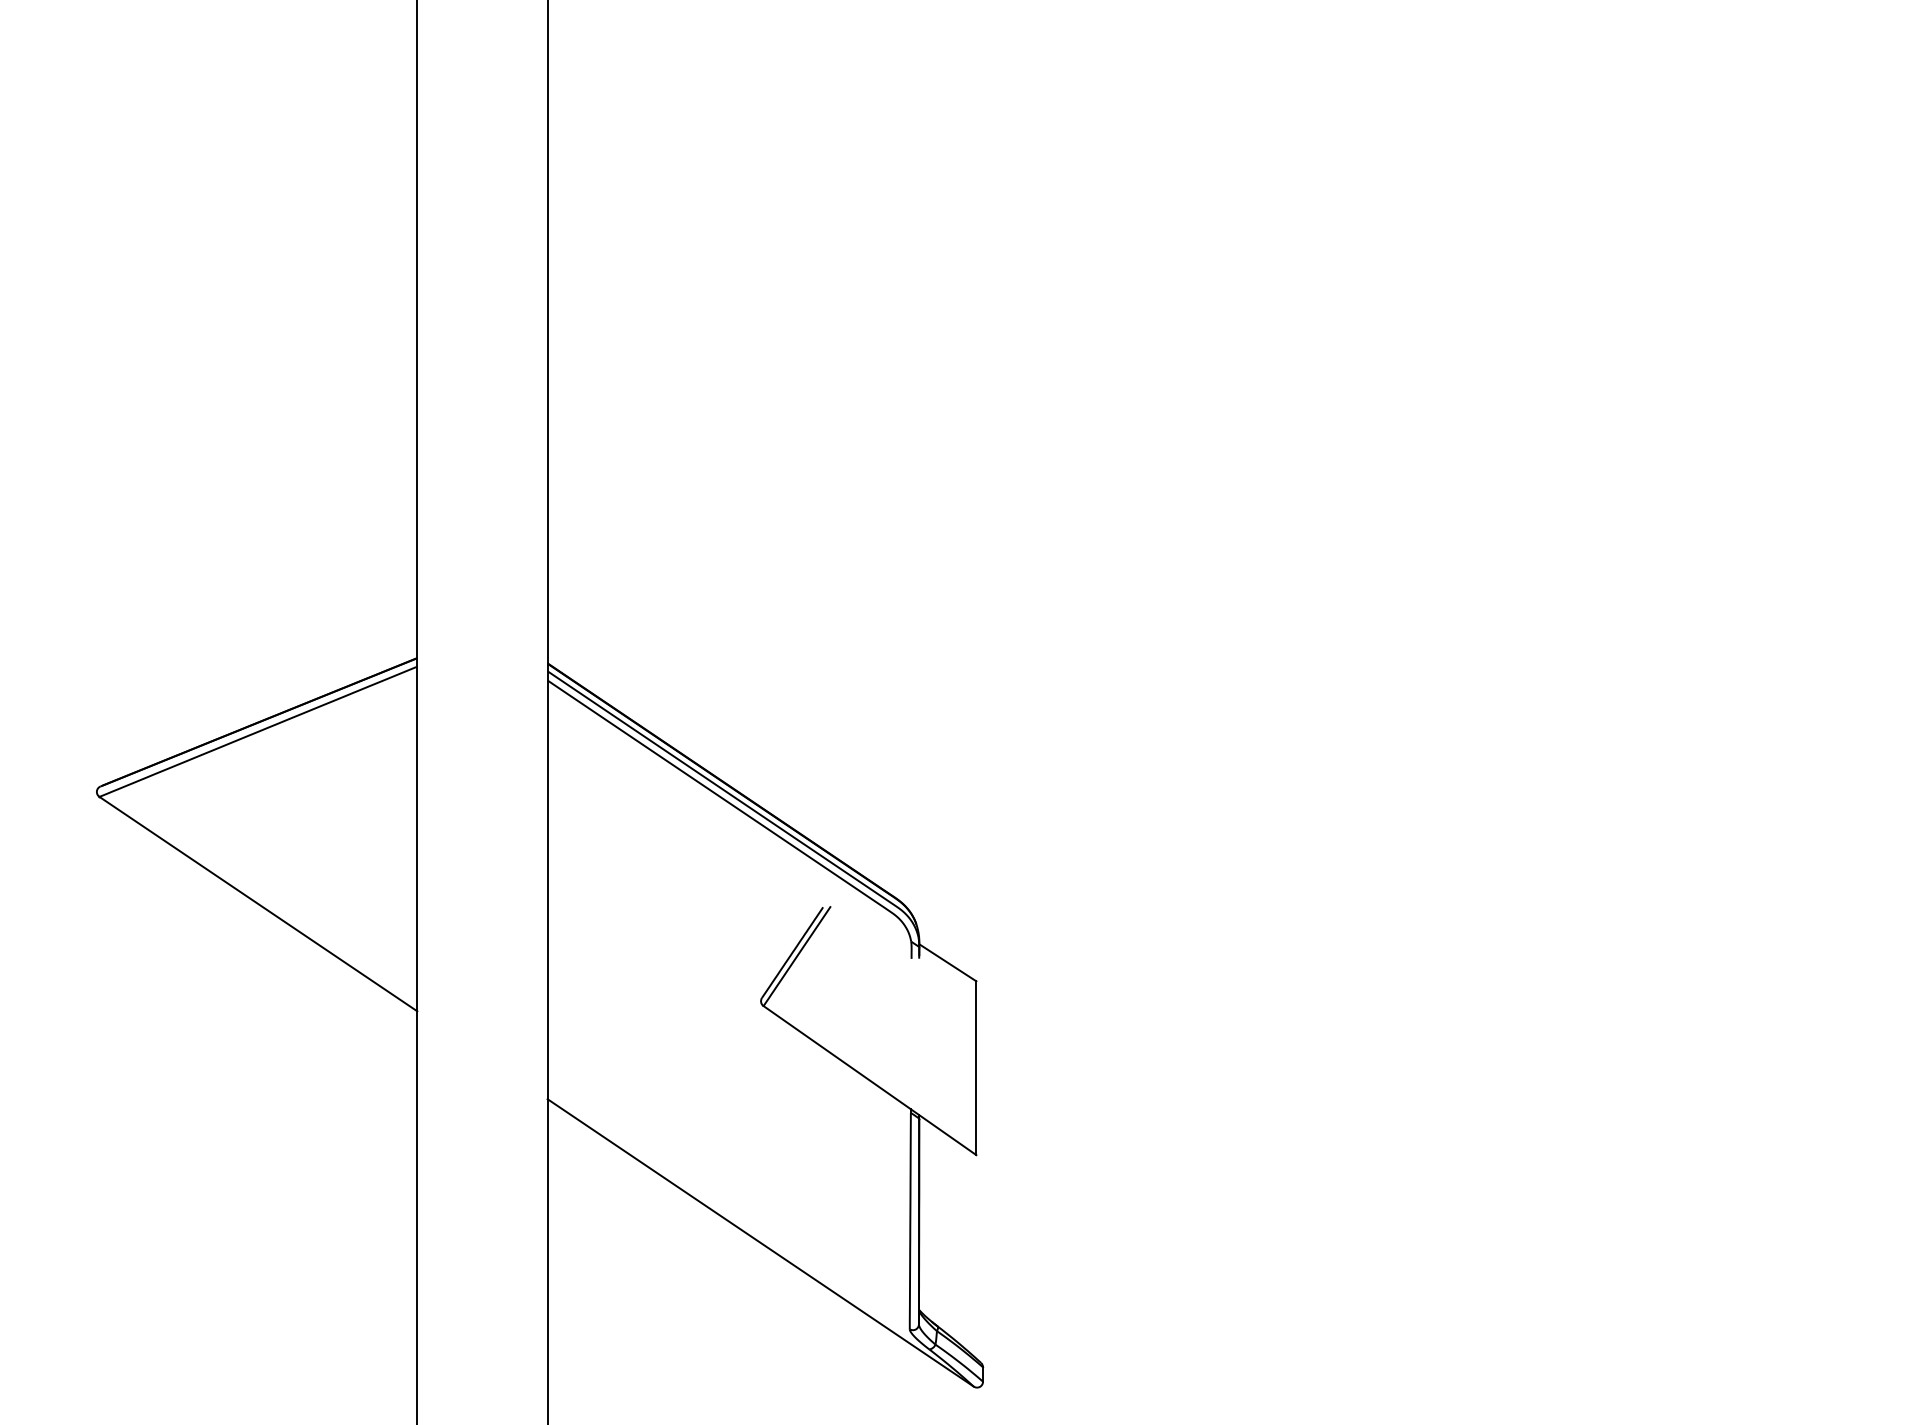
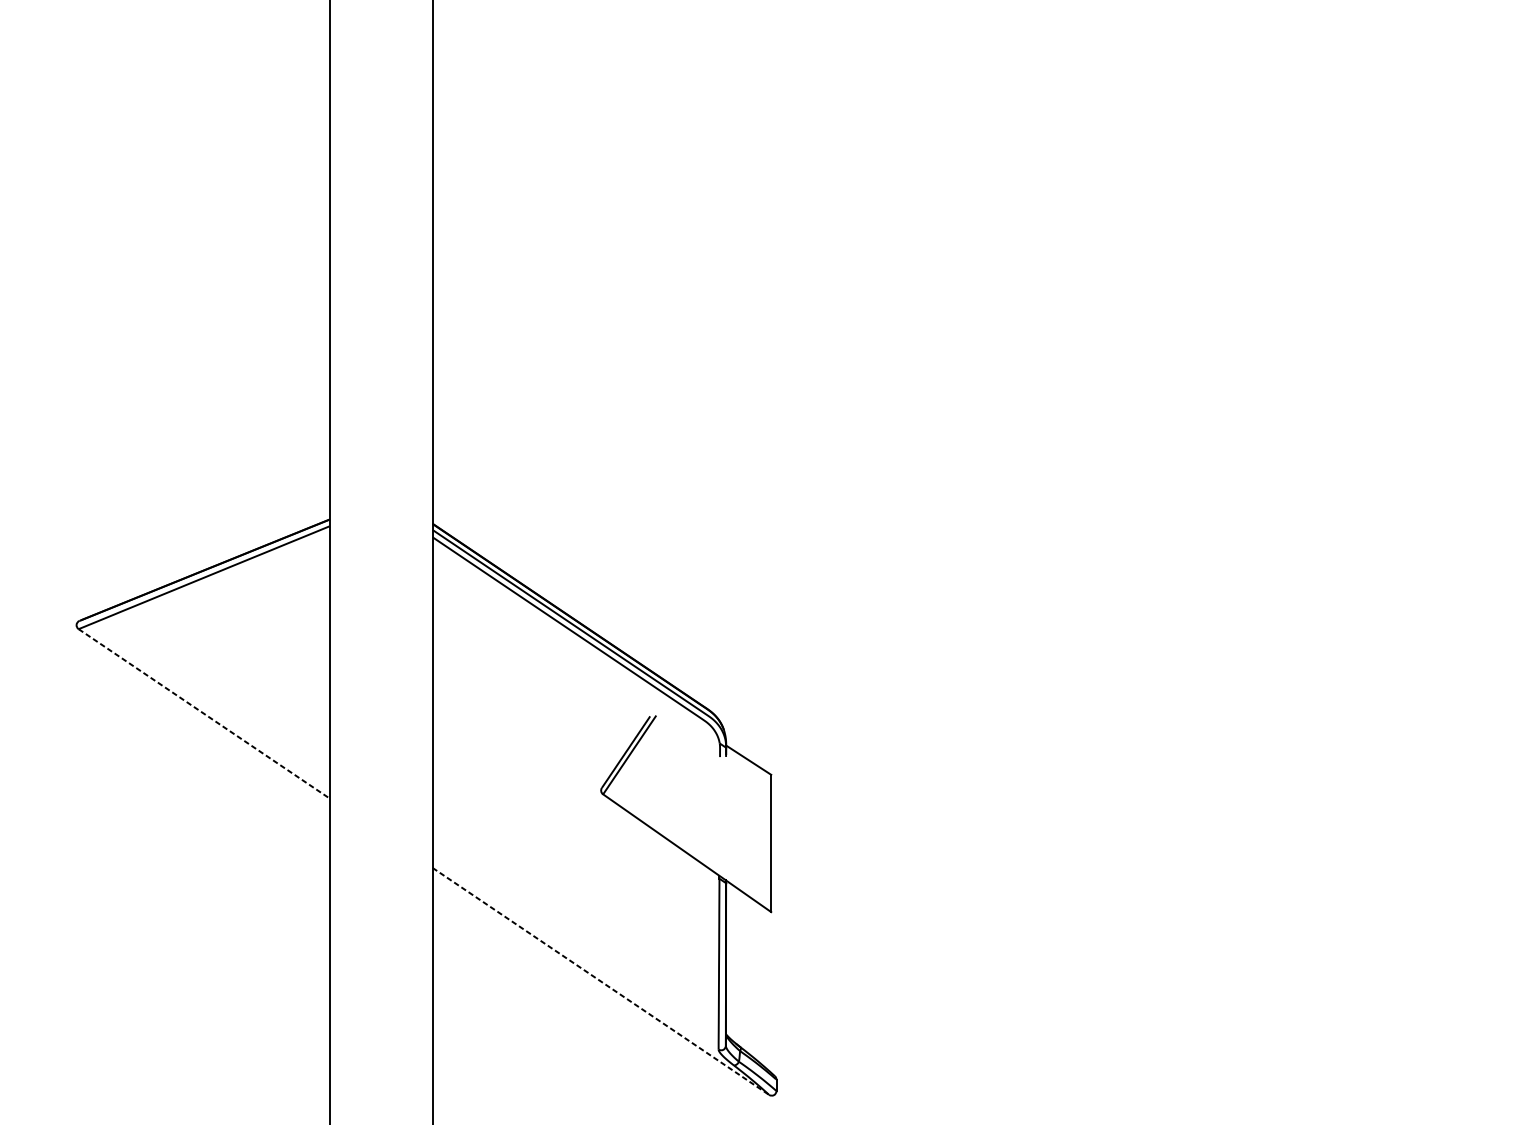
line: (258, 904) -> (204, 714), solid -> dashed
line: (760, 1242) -> (600, 981), solid -> dashed

